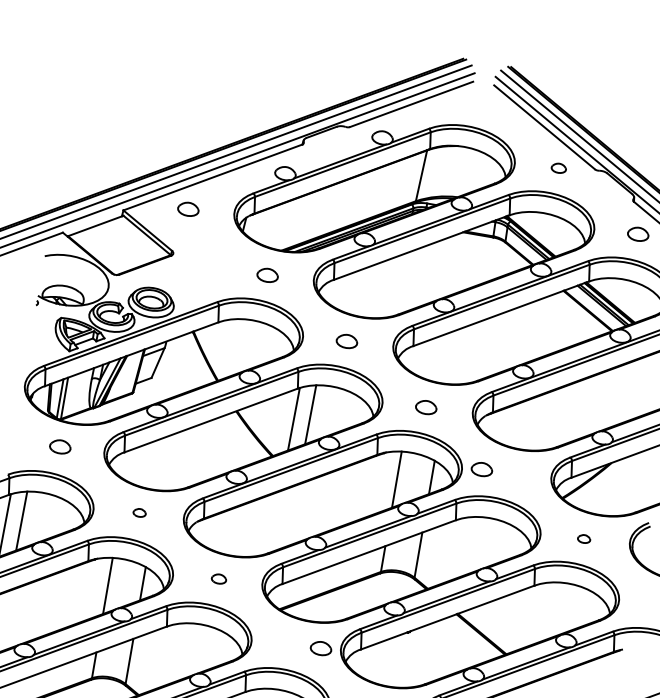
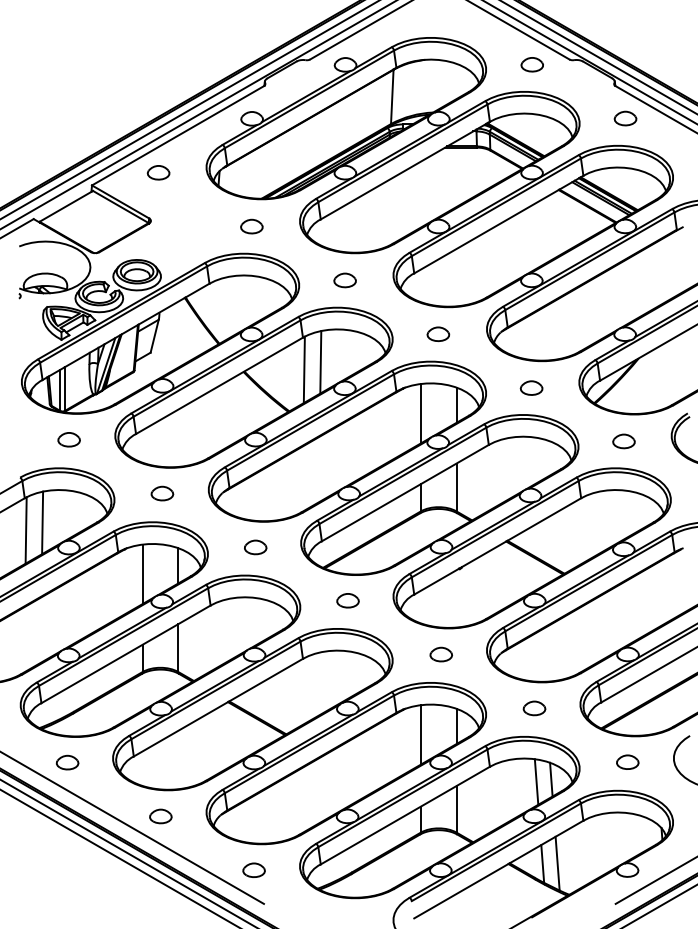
part: (558, 167) -> (531, 64), size x1.43
part: (481, 468) -> (531, 387), moved
part: (139, 512) -> (162, 493), size x1.67
part: (583, 538) -> (623, 441), size x1.67
part: (218, 579) -> (255, 547), size x1.43
part: (320, 648) -> (347, 600), moved

